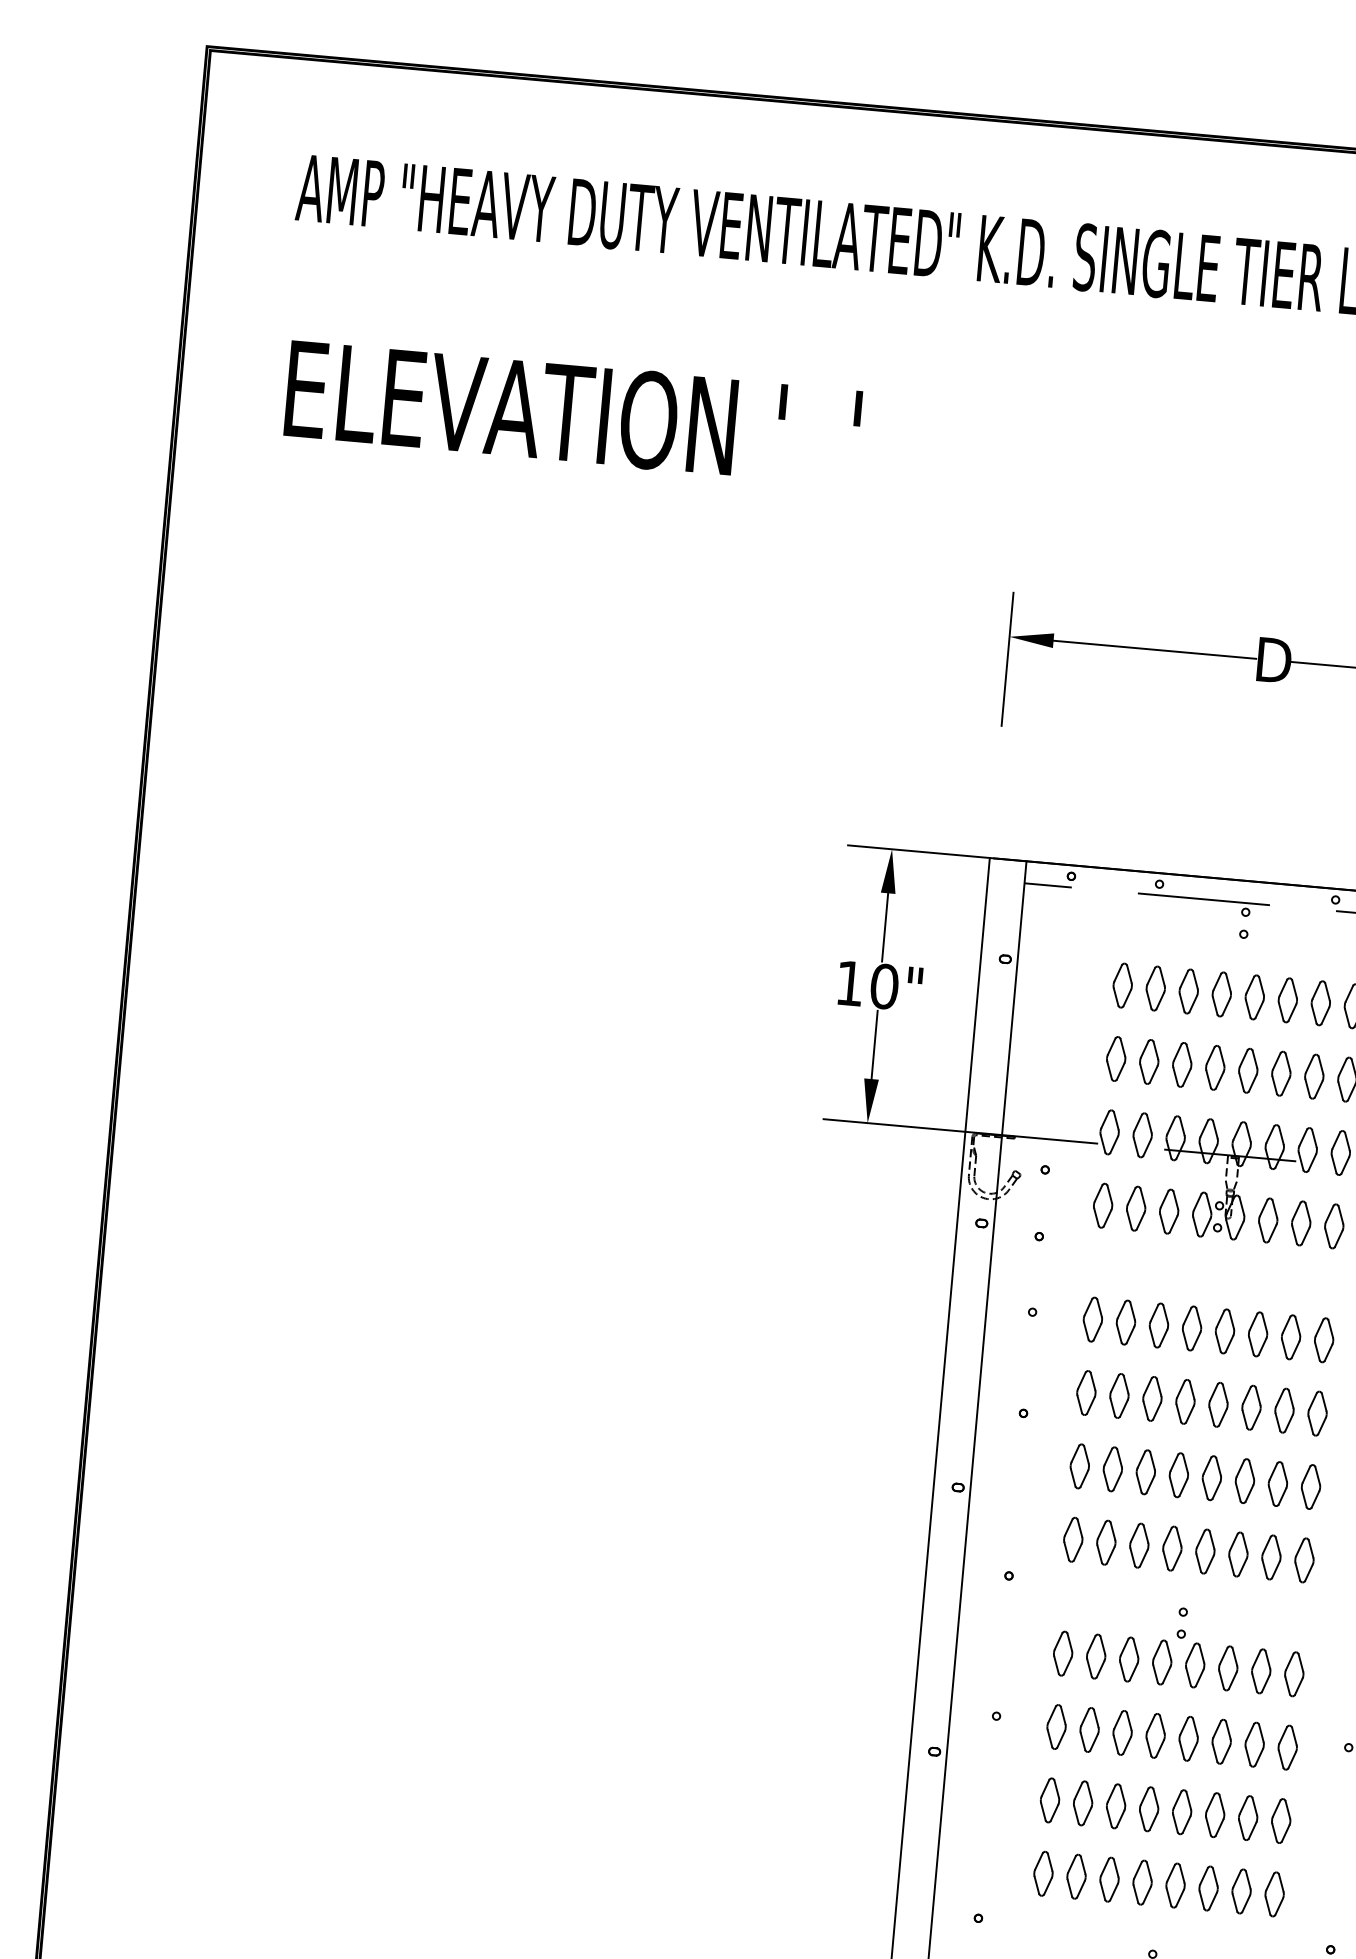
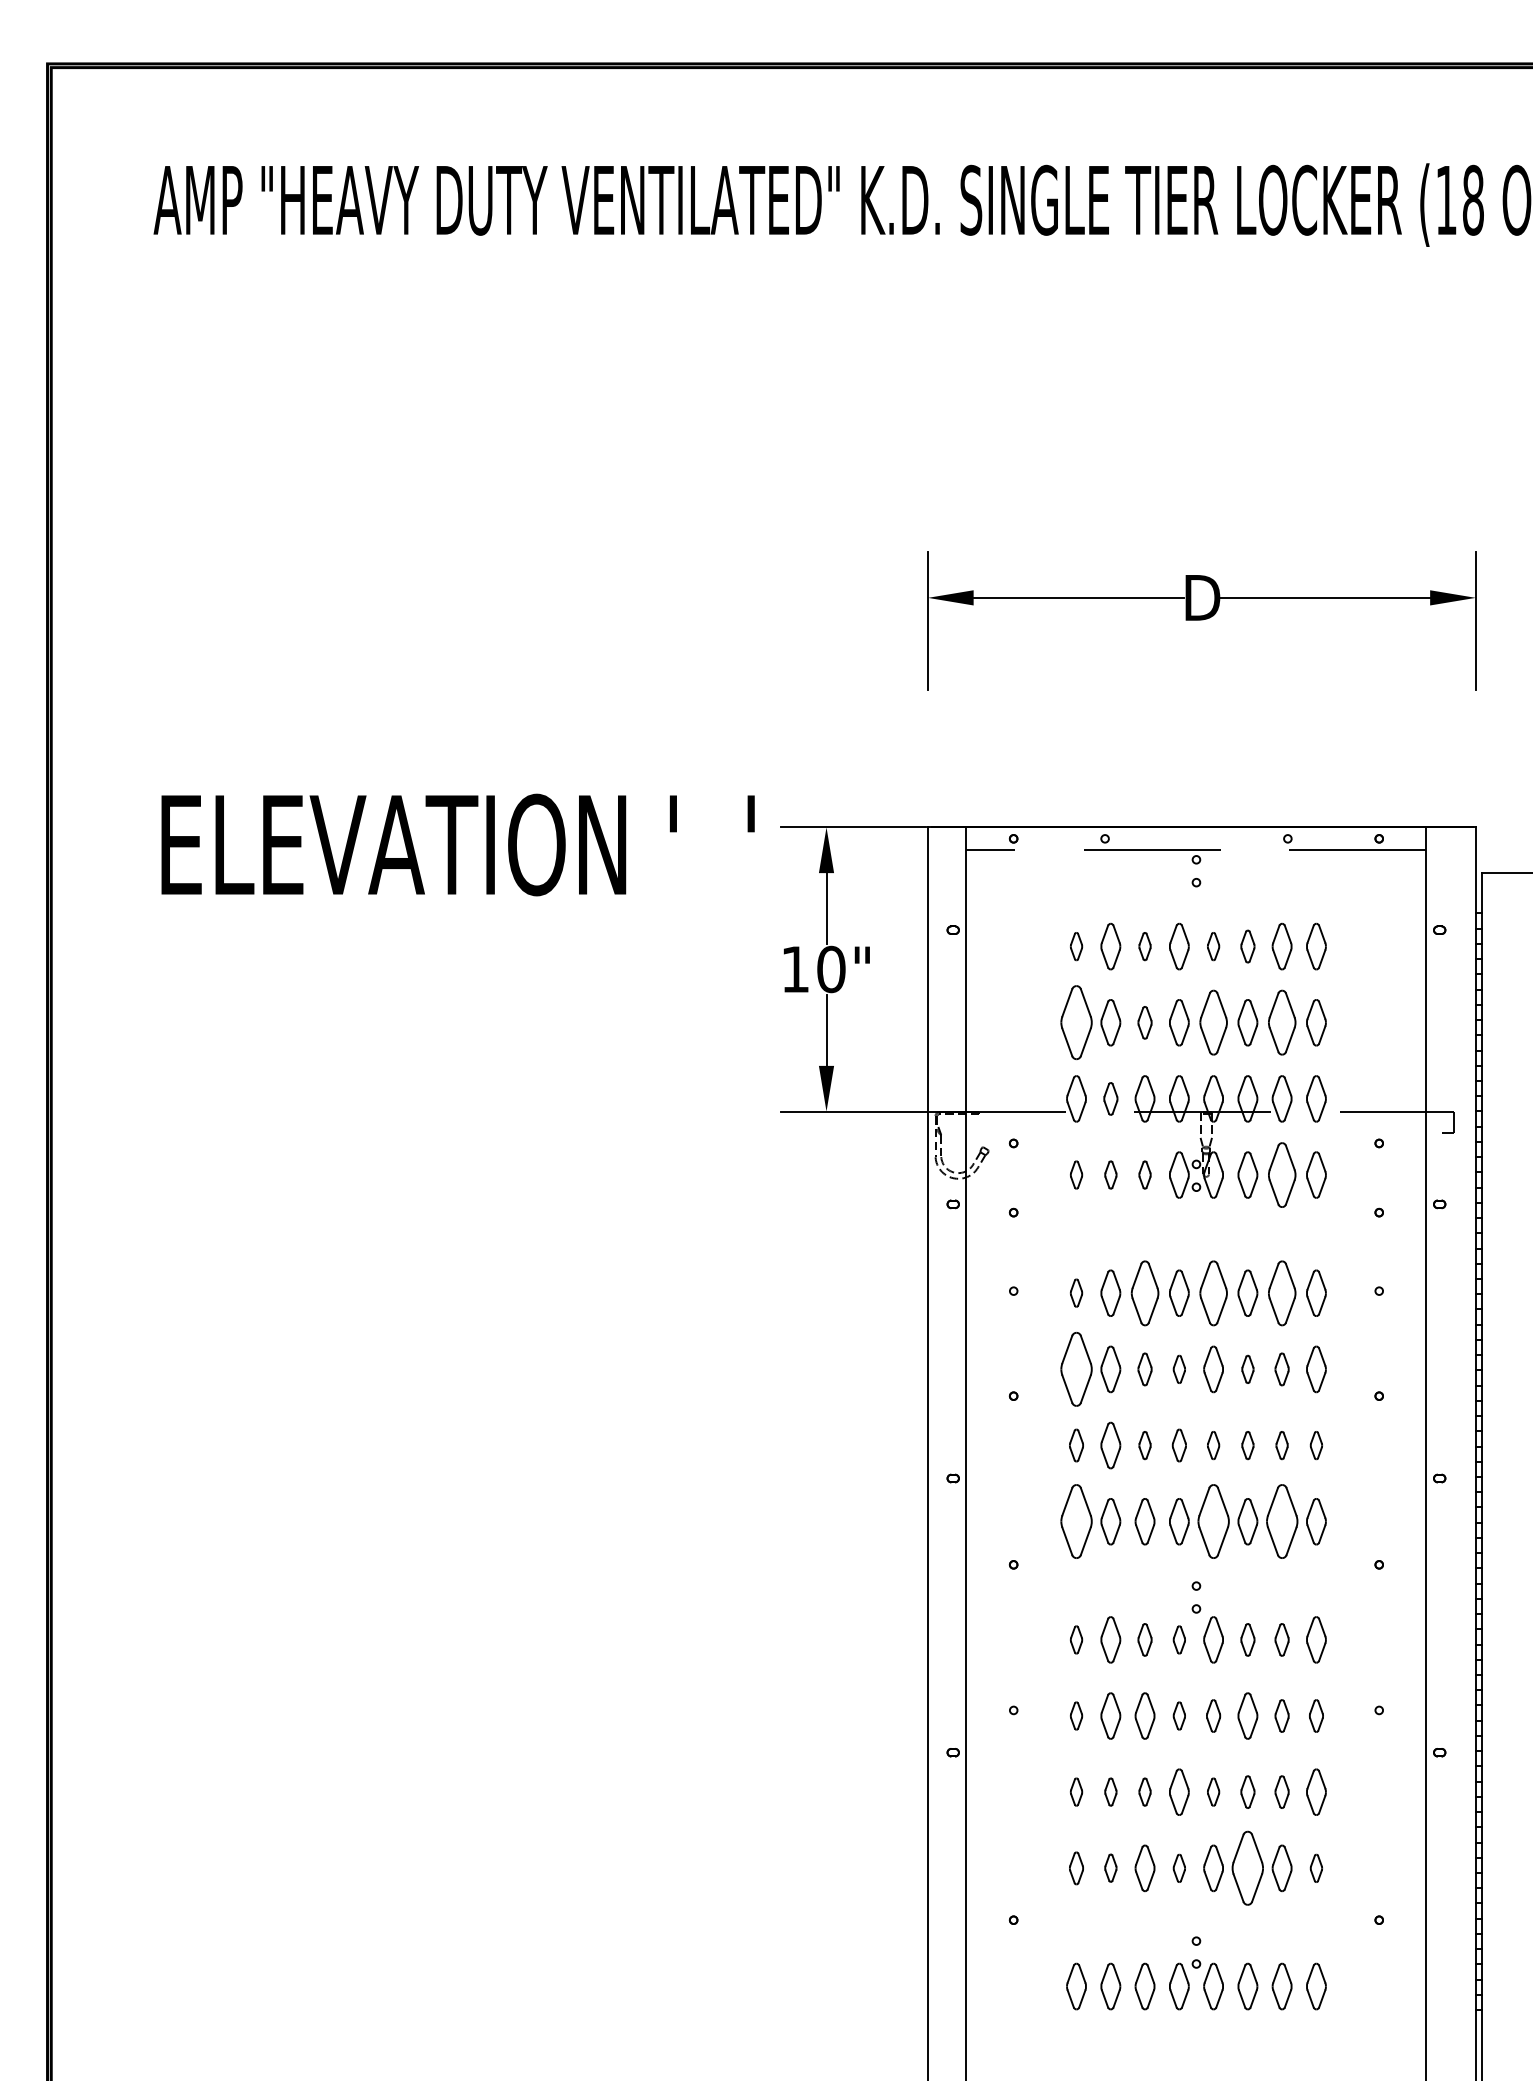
text: (572, 412) -> (457, 844), moved
part: (1122, 985) -> (1076, 946), size x0.6
part: (1188, 991) -> (1144, 946), size x0.6
part: (1254, 997) -> (1213, 946), size x0.6
part: (1287, 1000) -> (1247, 946), size x0.7
part: (1116, 1058) -> (1076, 1022), size x1.6
part: (1181, 1064) -> (1144, 1022), size x0.7
part: (1248, 1070) -> (1213, 1022), size x1.4
part: (1313, 1076) -> (1281, 1022), size x1.4
part: (1142, 1134) -> (1110, 1098), size x0.7
part: (1103, 1205) -> (1076, 1174), size x0.6
part: (1135, 1208) -> (1110, 1174), size x0.6
part: (1168, 1211) -> (1144, 1174), size x0.6
part: (1300, 1222) -> (1281, 1174), size x1.4
part: (1092, 1318) -> (1076, 1292), size x0.6
part: (1158, 1324) -> (1144, 1292), size x1.4
part: (1224, 1330) -> (1213, 1292), size x1.4
part: (1290, 1336) -> (1281, 1292), size x1.4
part: (1086, 1393) -> (1076, 1369), size x1.6
part: (1151, 1398) -> (1144, 1369), size x0.7
part: (1185, 1401) -> (1179, 1369), size x0.6
part: (1251, 1407) -> (1247, 1369), size x0.6
part: (1283, 1410) -> (1281, 1369), size x0.7
part: (1079, 1466) -> (1076, 1445), size x0.7
part: (1145, 1472) -> (1144, 1445), size x0.6
part: (1179, 1475) -> (1179, 1445), size x0.7
part: (1211, 1478) -> (1213, 1445), size x0.6
part: (1244, 1481) -> (1247, 1445), size x0.6
part: (1277, 1483) -> (1281, 1445), size x0.6
part: (1311, 1486) -> (1316, 1445), size x0.6
part: (1073, 1539) -> (1076, 1521), size x1.6
part: (1205, 1551) -> (1213, 1521), size x1.6
part: (1270, 1557) -> (1281, 1521), size x1.6
part: (1063, 1653) -> (1076, 1639), size x0.6
part: (1128, 1659) -> (1144, 1639), size x0.7
part: (1162, 1662) -> (1179, 1639), size x0.6
part: (1227, 1667) -> (1247, 1639), size x0.7
part: (1260, 1670) -> (1281, 1639), size x0.7
part: (1056, 1726) -> (1076, 1715), size x0.6
part: (1155, 1735) -> (1179, 1715), size x0.6
part: (1188, 1738) -> (1213, 1715), size x0.7
part: (1254, 1744) -> (1281, 1715), size x0.7
part: (1287, 1747) -> (1316, 1715), size x0.7
part: (1050, 1799) -> (1076, 1791), size x0.6
part: (1082, 1802) -> (1110, 1791), size x0.6
part: (1115, 1805) -> (1144, 1791), size x0.6
part: (1182, 1811) -> (1213, 1791), size x0.6
part: (1214, 1814) -> (1247, 1791), size x0.7
part: (1247, 1817) -> (1281, 1791), size x0.7
part: (1043, 1873) -> (1076, 1868), size x0.7
part: (1076, 1875) -> (1110, 1867), size x0.6
part: (1142, 1882) -> (1179, 1868), size x0.6
part: (1208, 1888) -> (1247, 1868), size x1.6
part: (1274, 1894) -> (1316, 1868), size x0.6

